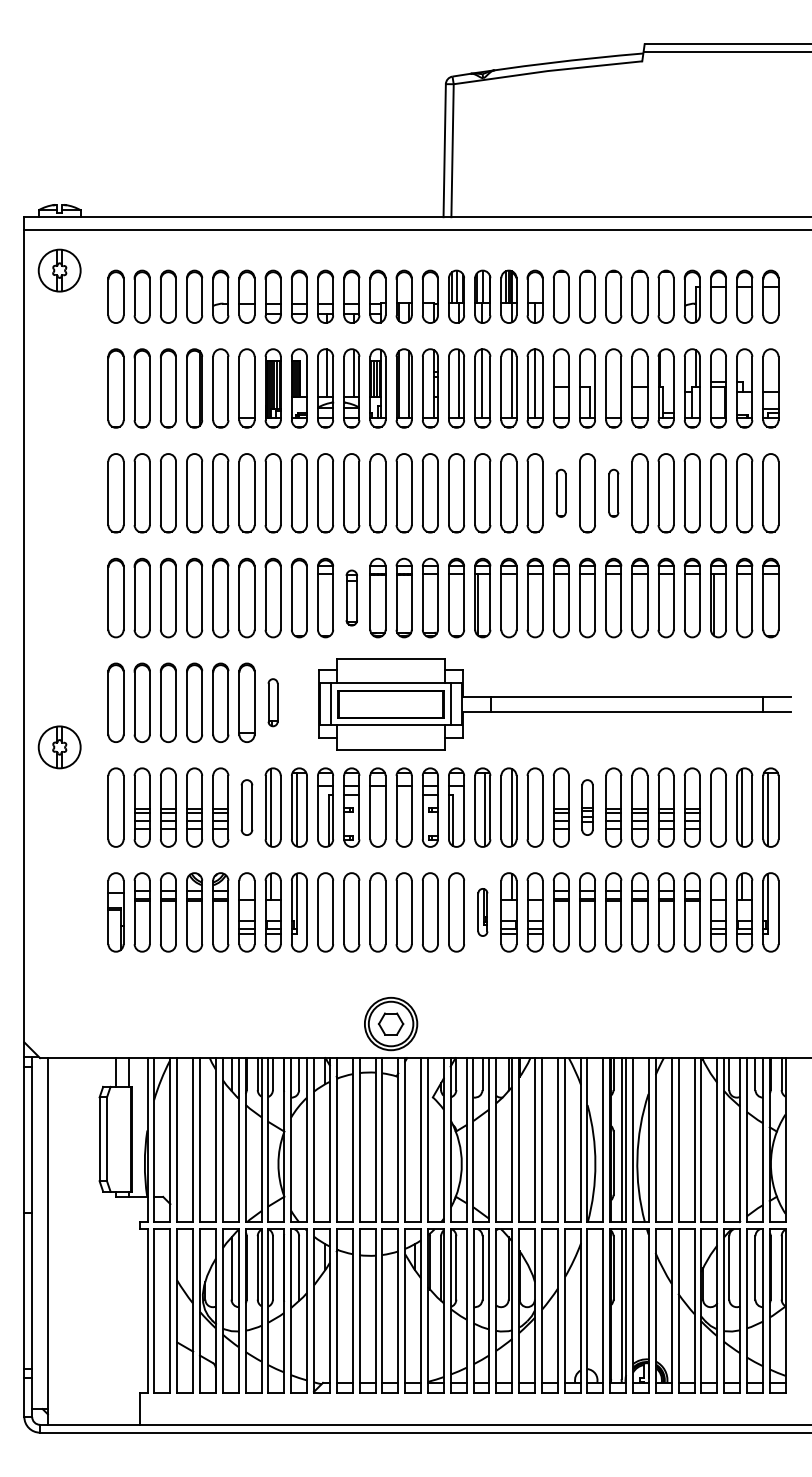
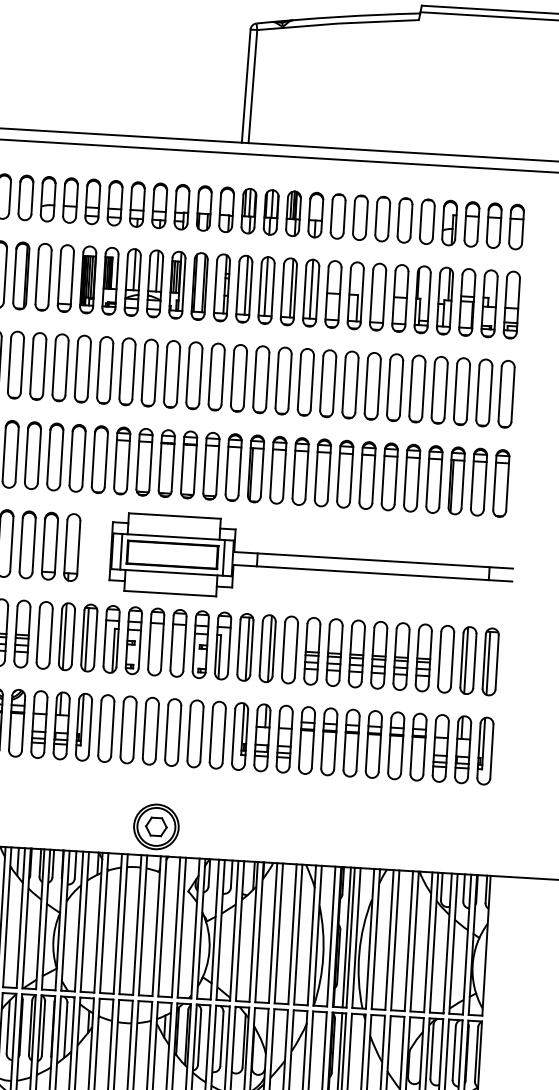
part: (560, 493) -> (327, 383), size x1.67
part: (613, 493) -> (372, 386), size x1.67
part: (351, 597) -> (144, 461), size x1.43
part: (272, 702) -> (71, 547), size x1.67
part: (246, 807) -> (44, 635), size x1.43
part: (587, 807) -> (334, 652), size x1.43
part: (482, 912) -> (239, 736), size x1.67

